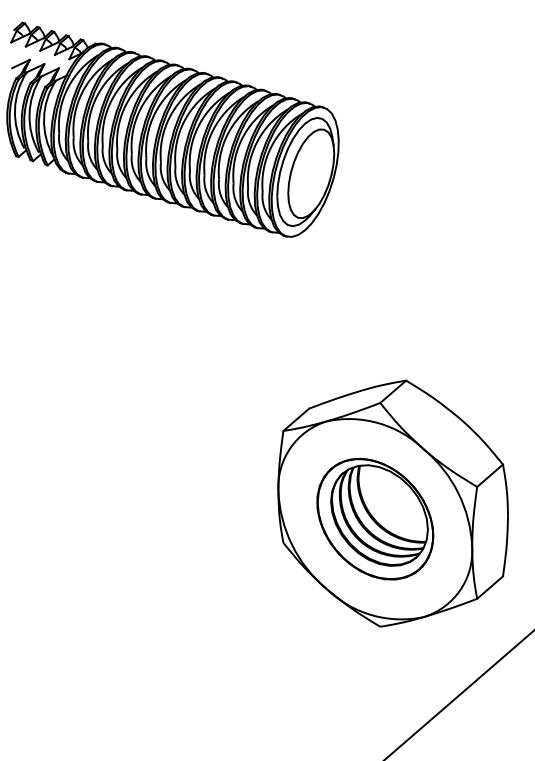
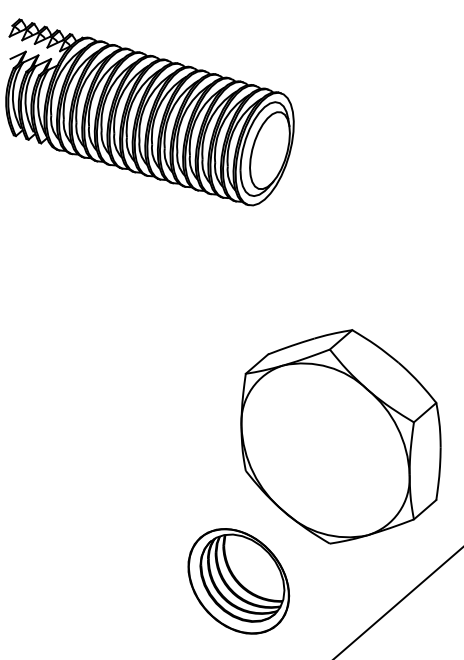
part: (375, 518) -> (238, 580), moved

